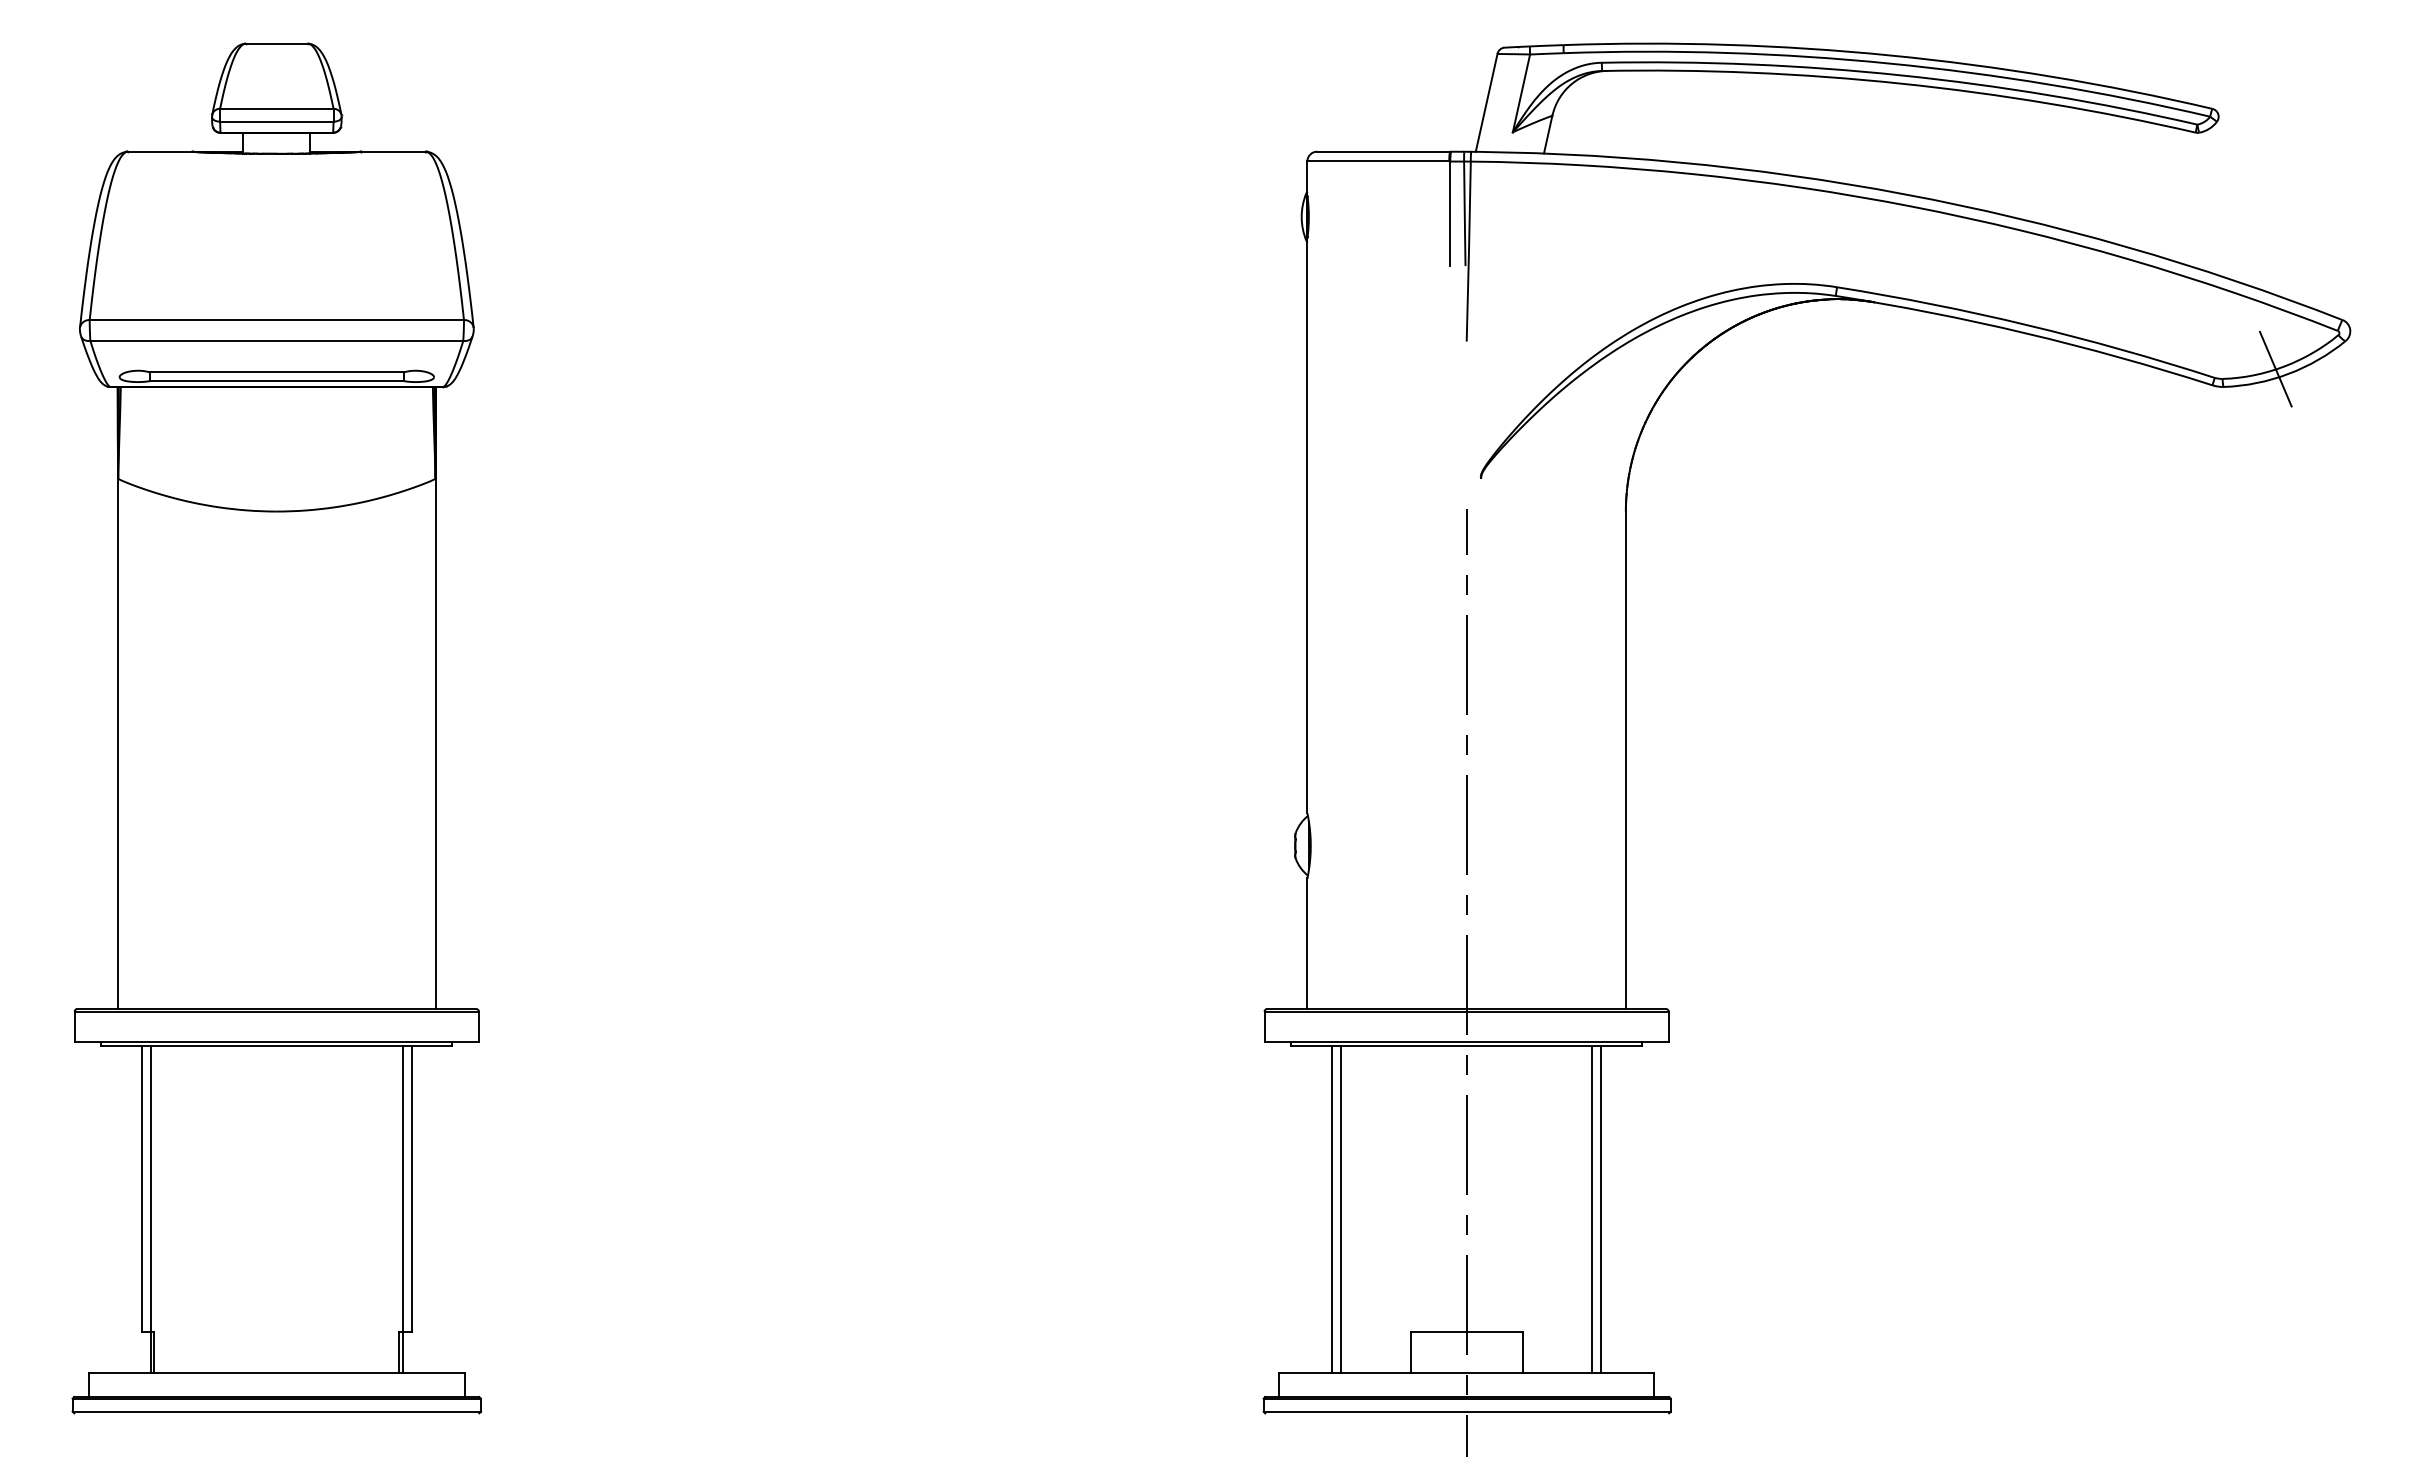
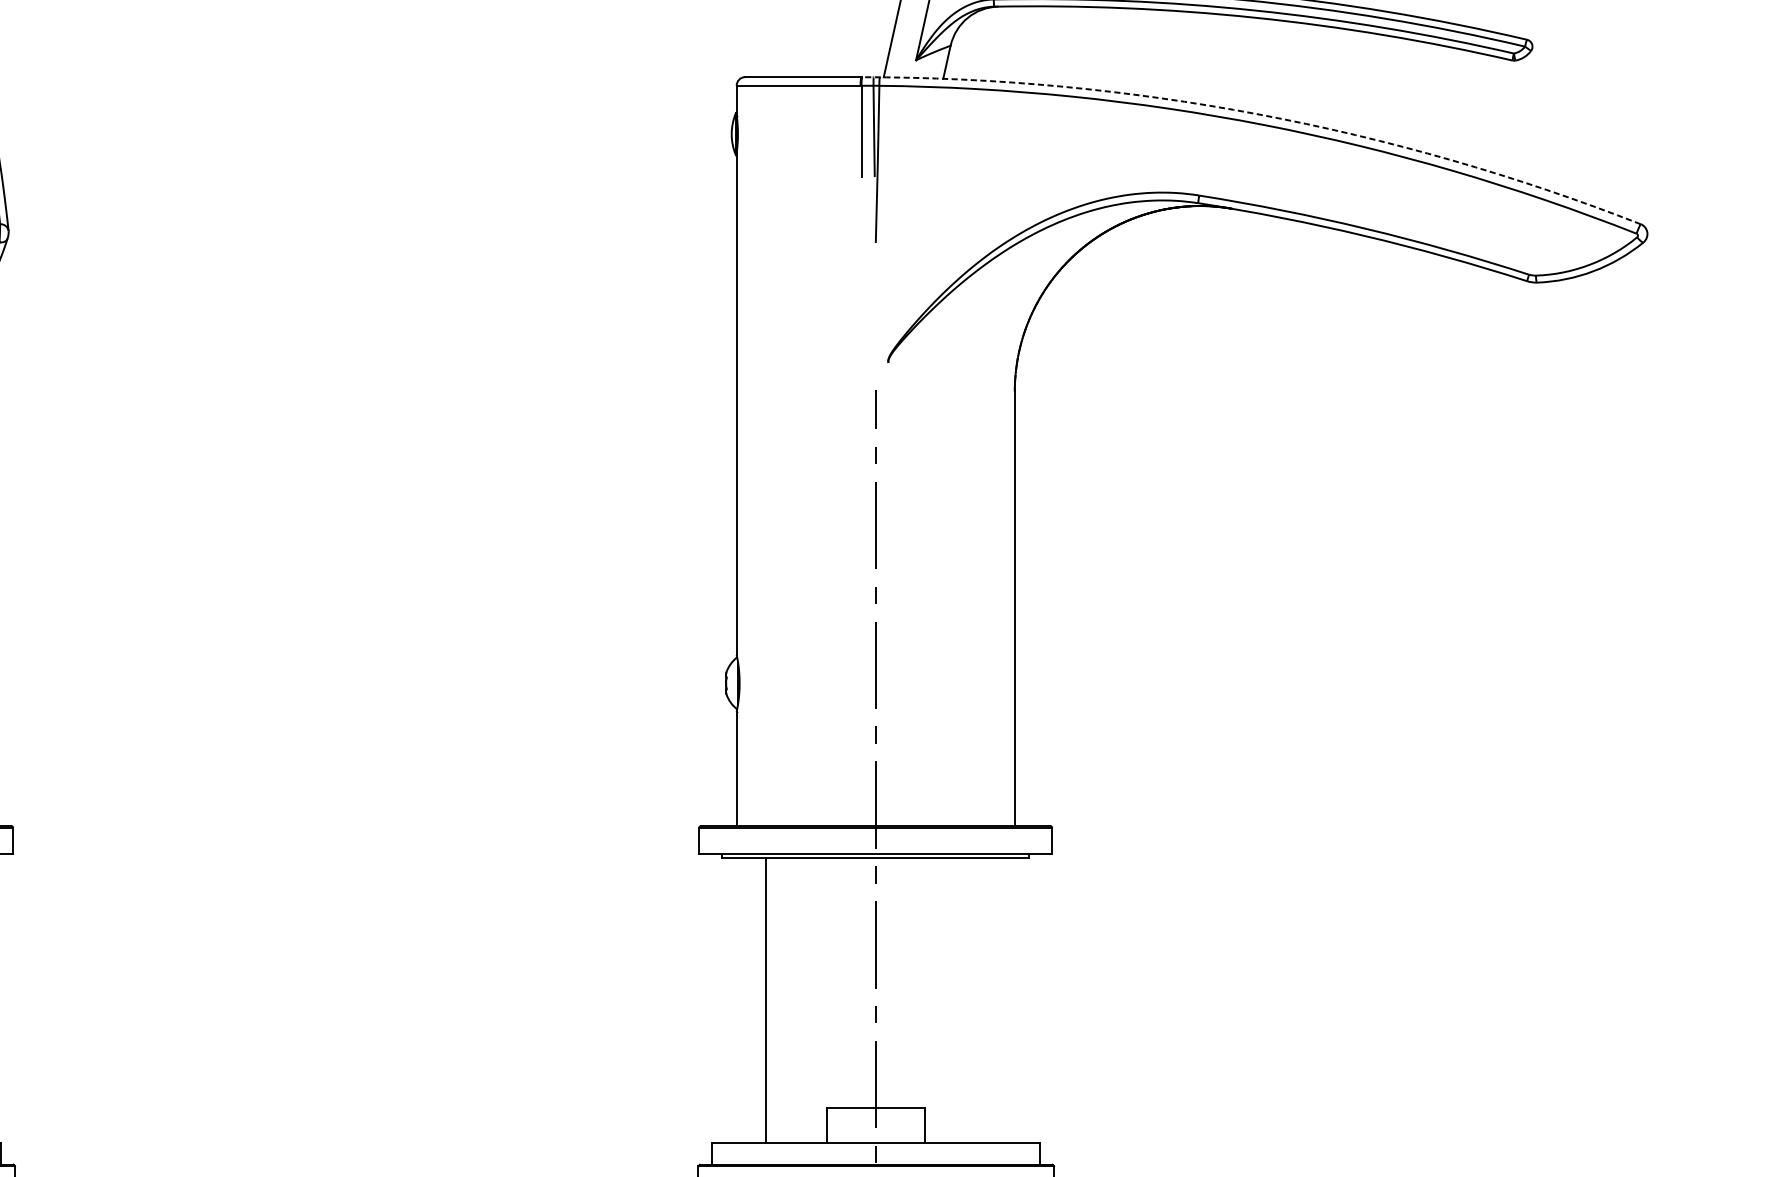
arc: (1904, 194) -> (1258, 114), solid -> dashed
line: (2275, 369) -> (1582, 267), removed
line: (1331, 1208) -> (757, 1000), removed
line: (1592, 1208) -> (985, 1000), removed
line: (1601, 1208) -> (993, 1000), removed

